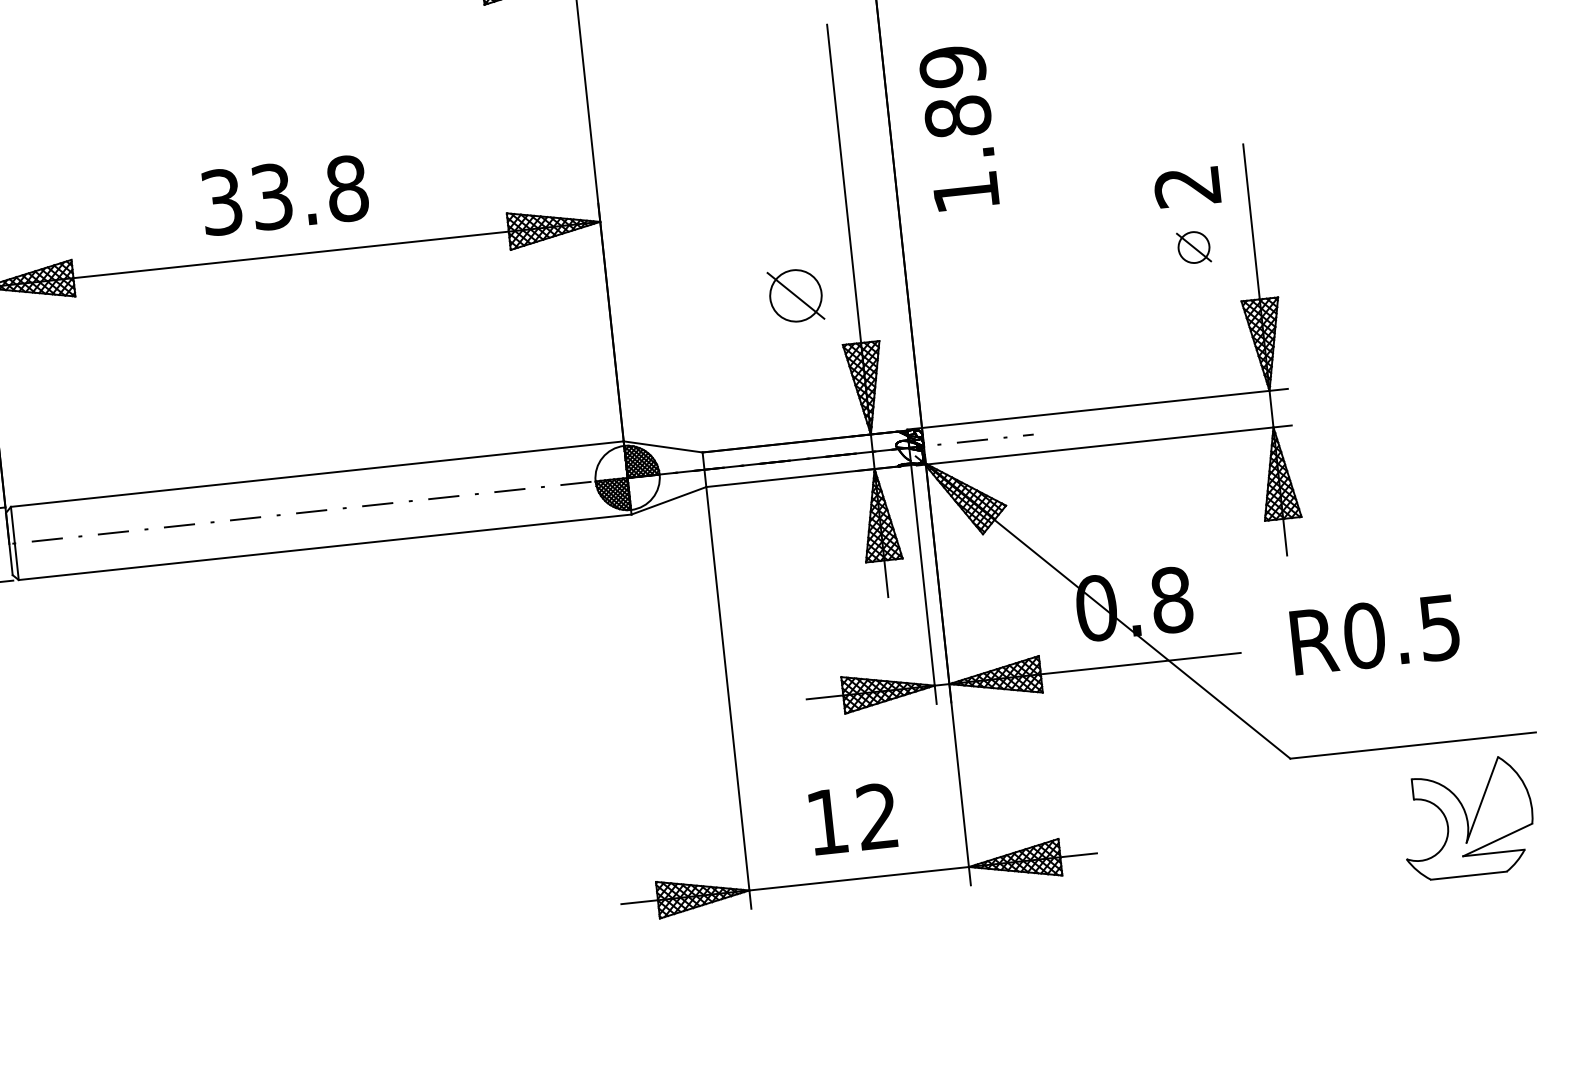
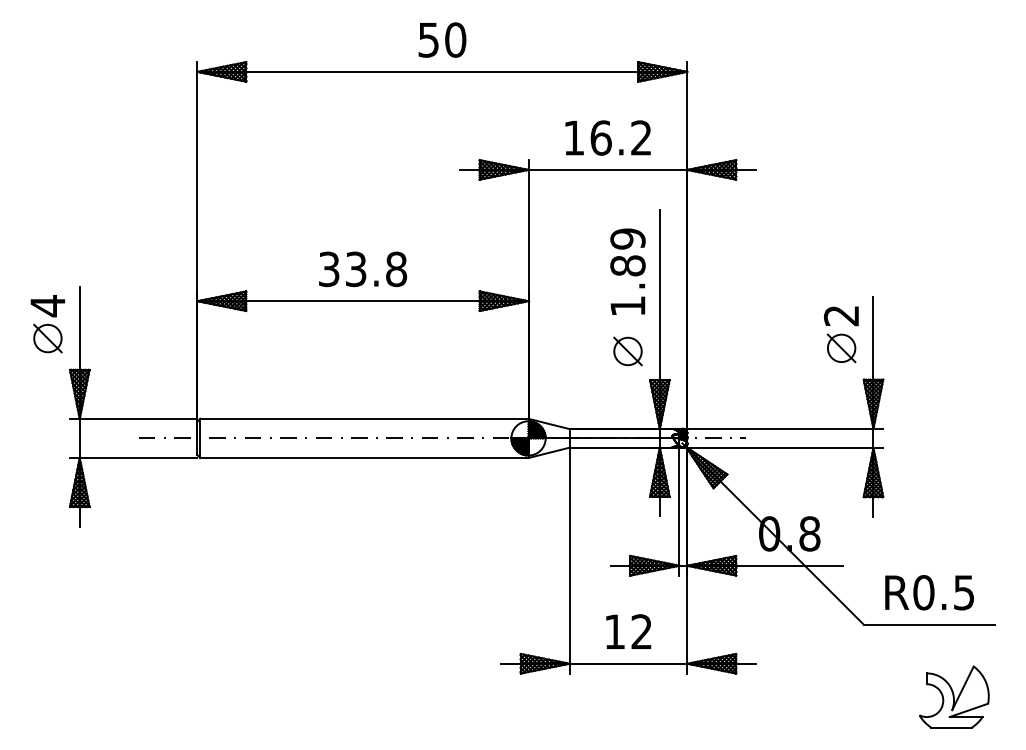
text: (958, 127) -> (627, 271), moved
part: (1193, 247) -> (841, 348), size x1.67
text: (1374, 634) -> (929, 592), moved
part: (1468, 816) -> (954, 696), moved

